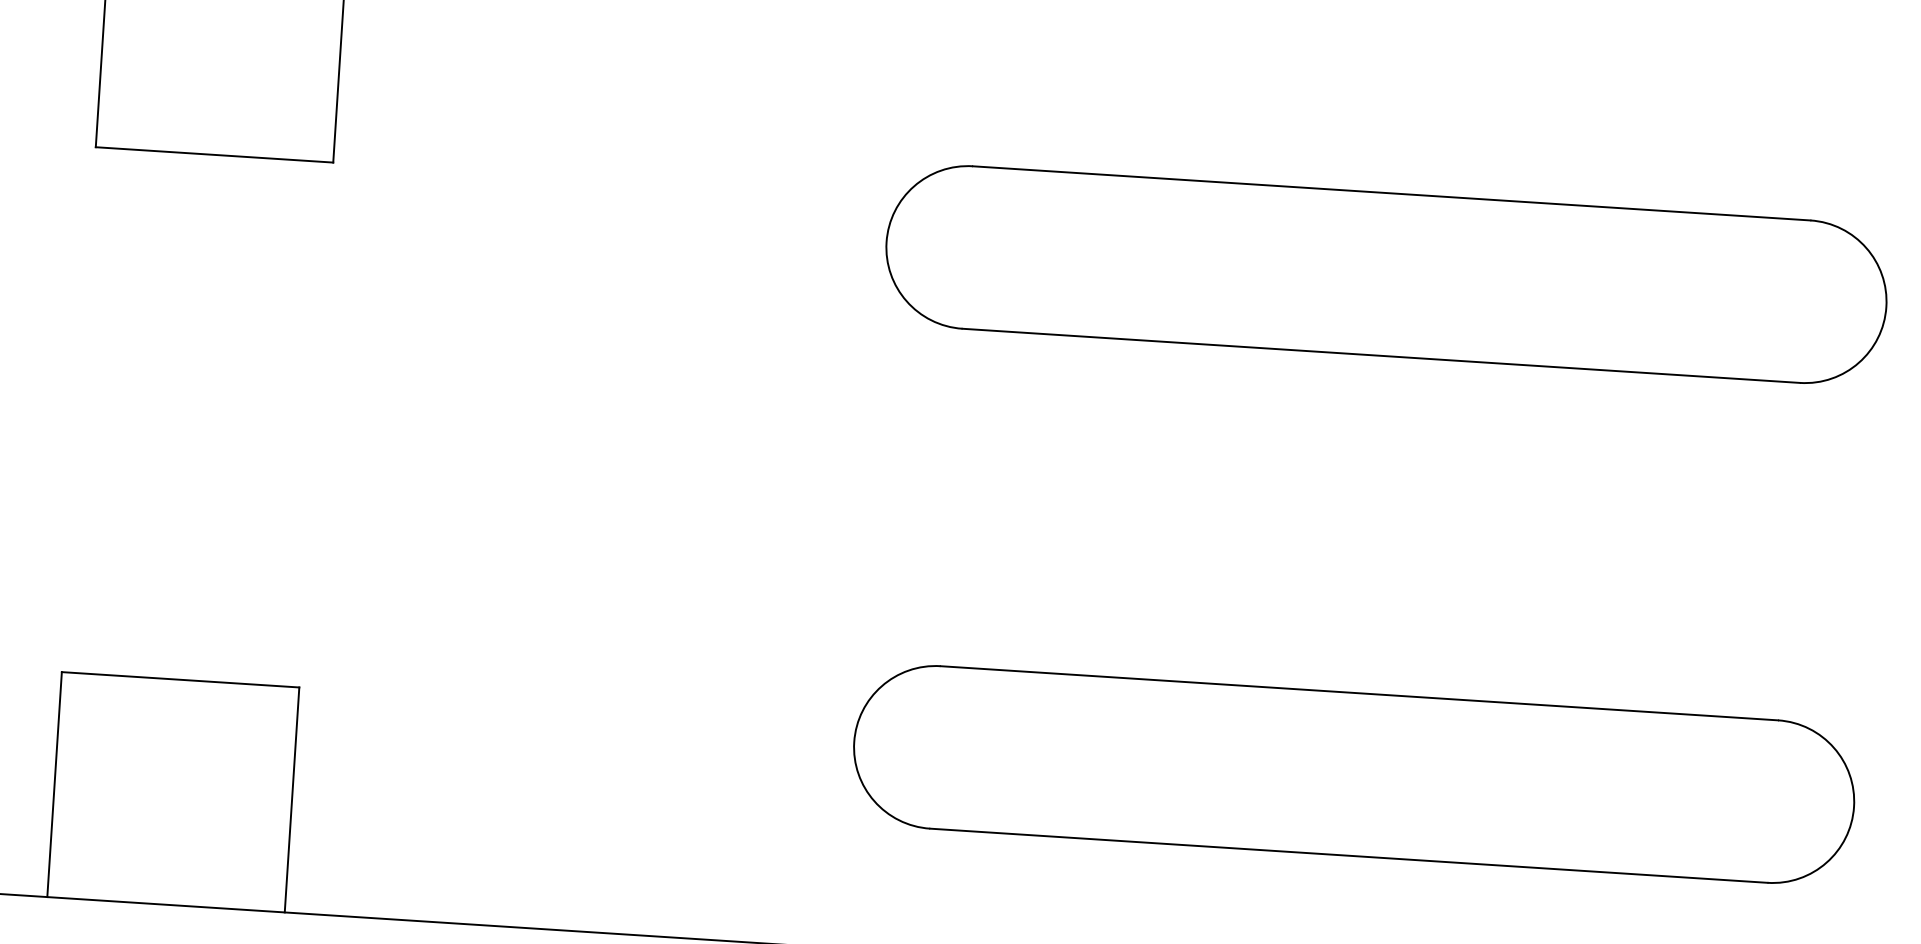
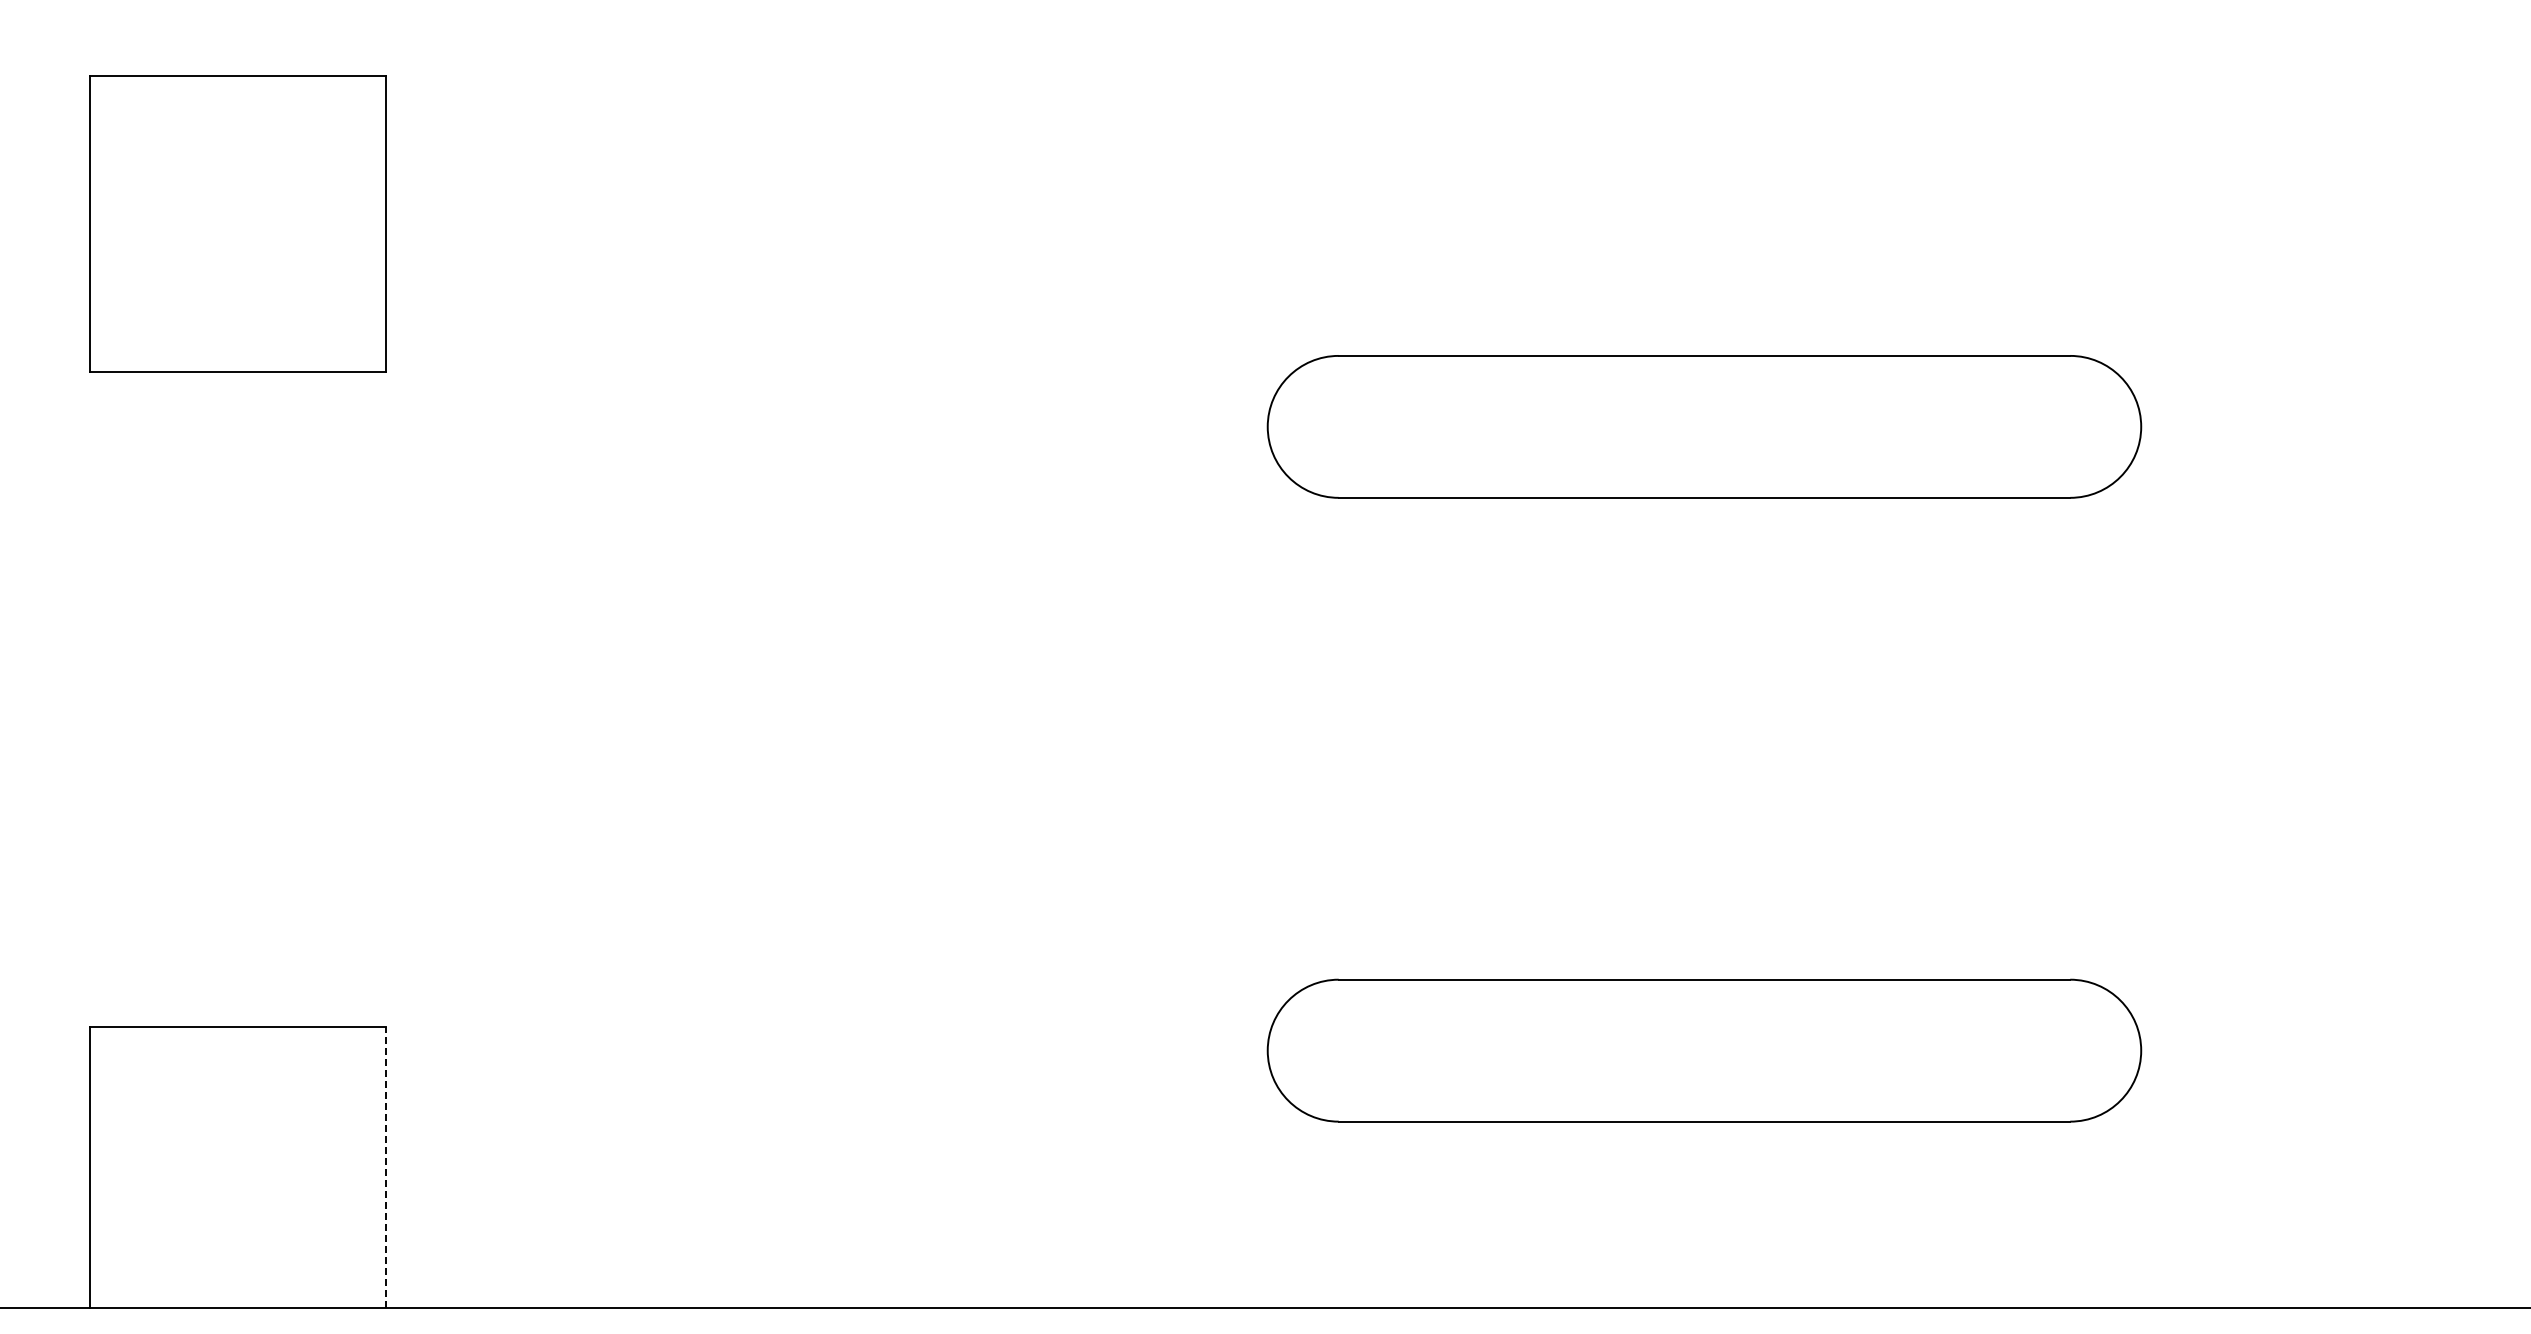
part: (1386, 274) -> (1704, 426), size x0.7
part: (1354, 774) -> (1704, 1050), size x0.7
line: (292, 799) -> (386, 1167), solid -> dashed

